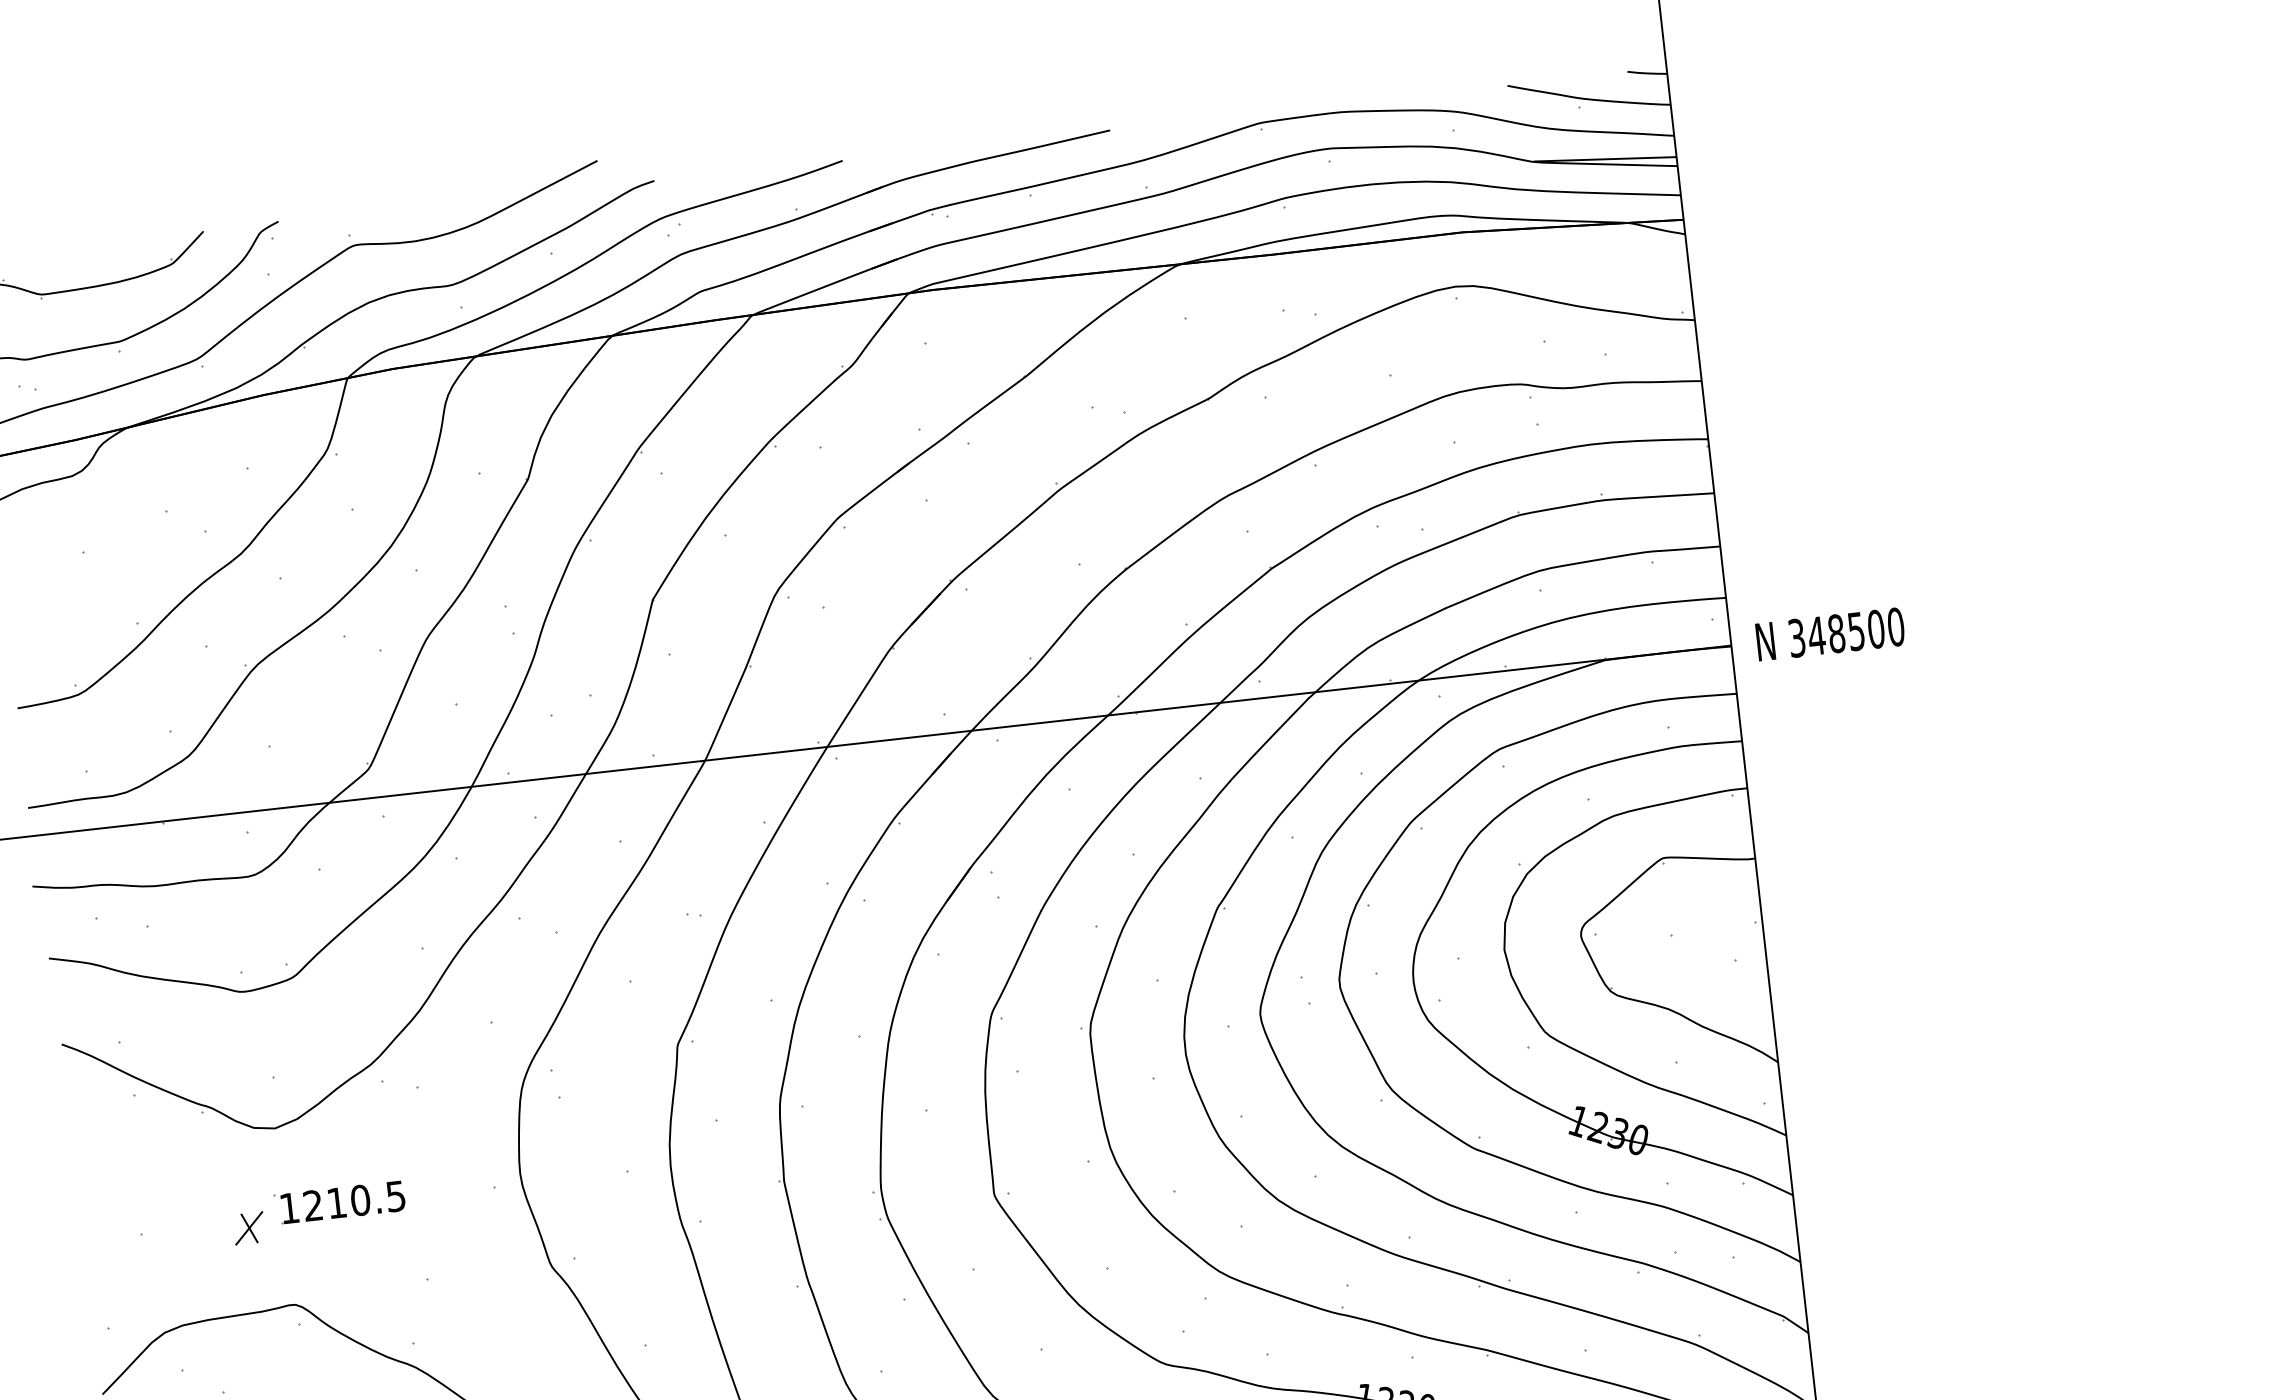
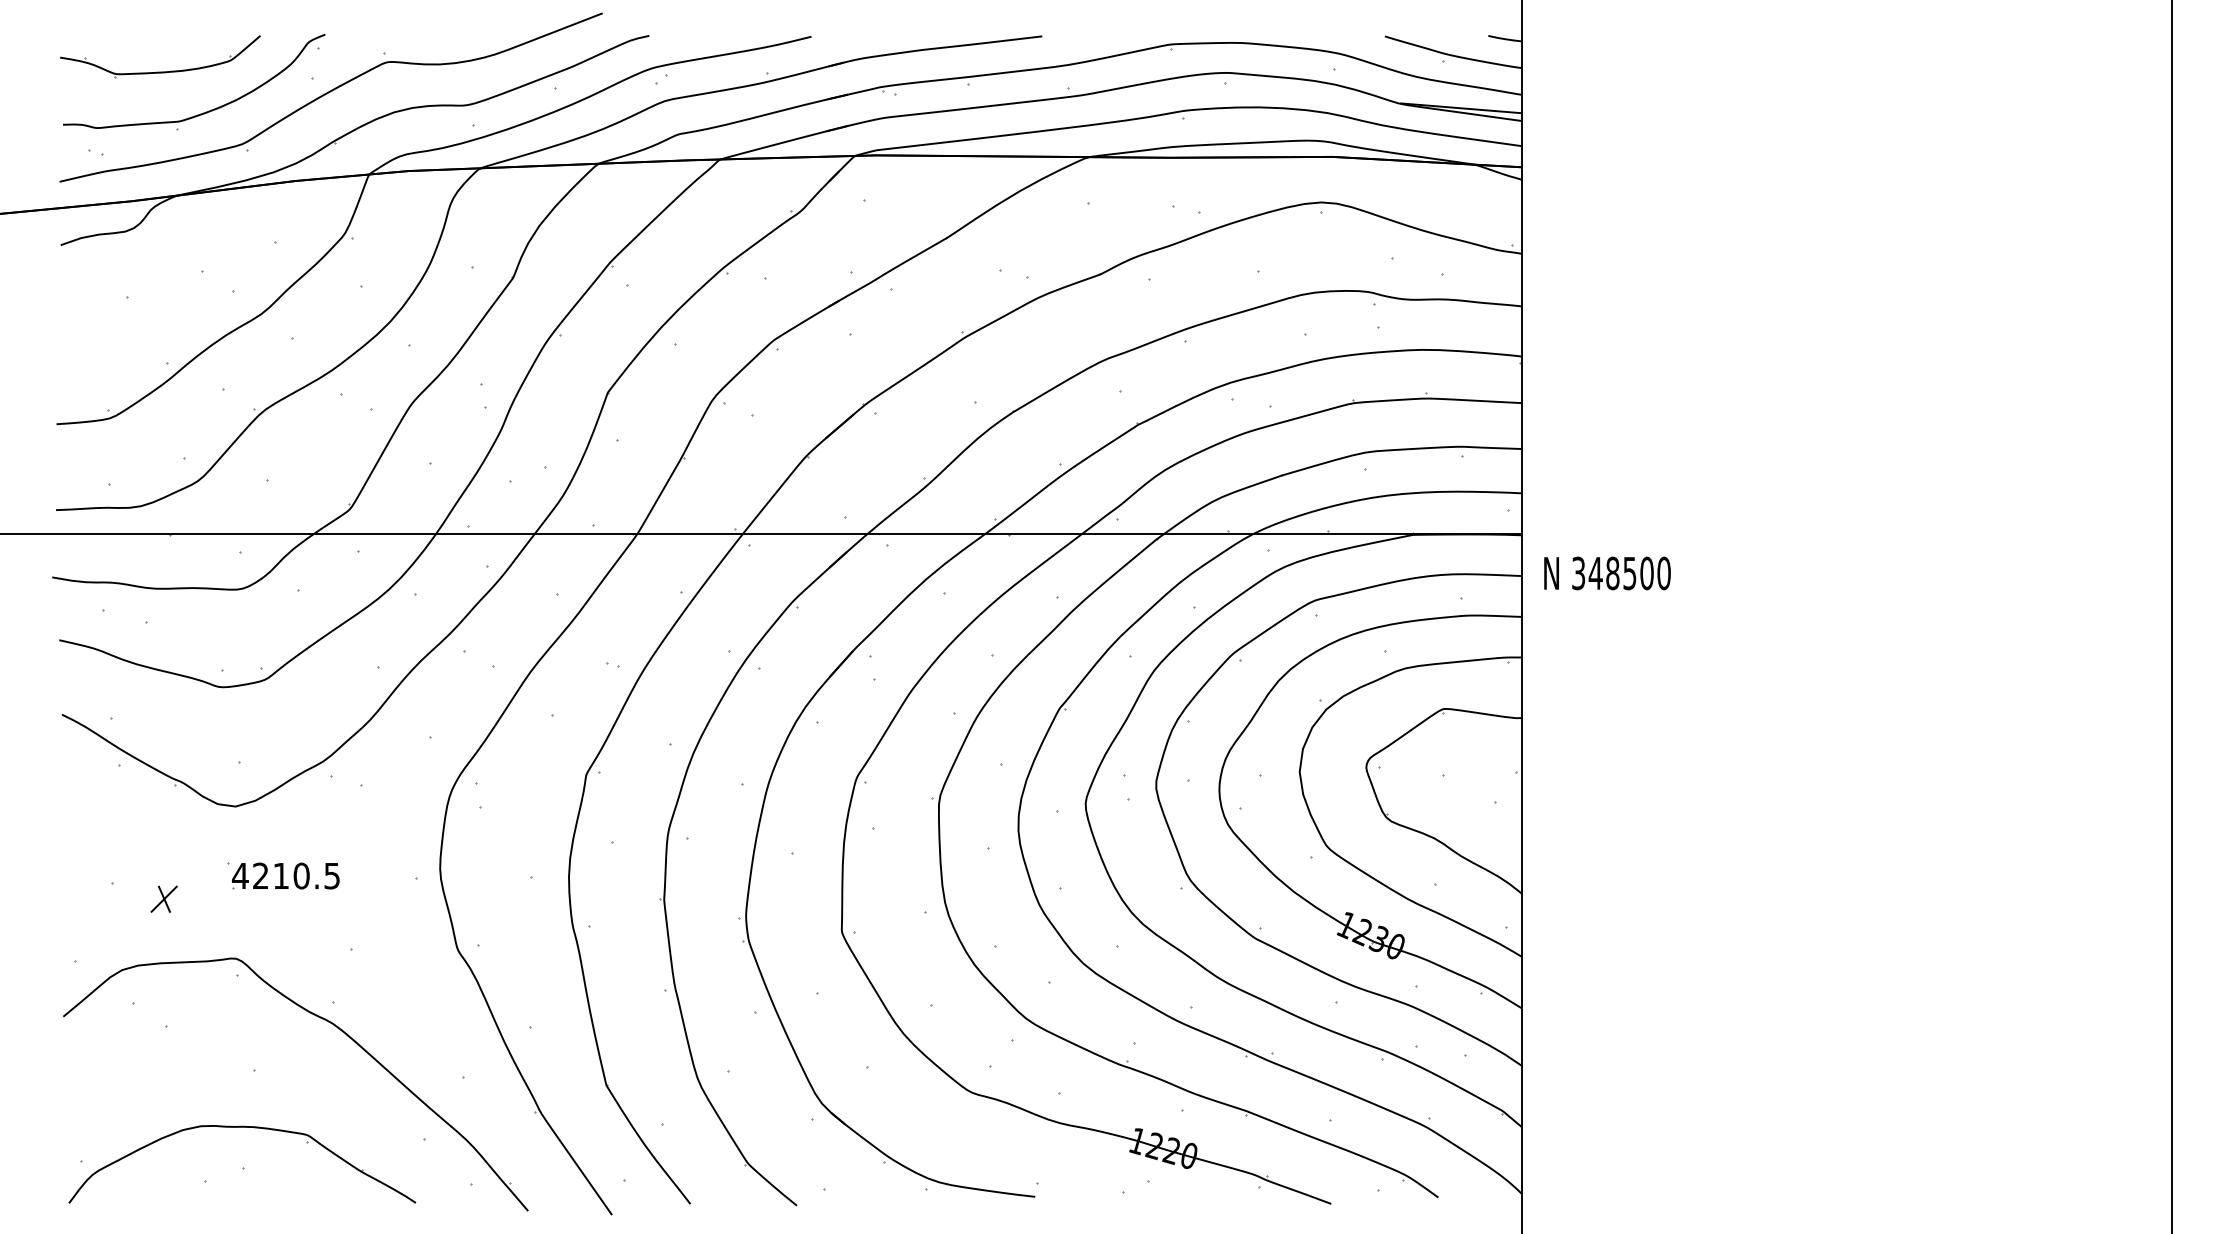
text: (1830, 634) -> (1607, 573), moved
text: (289, 1207) -> (240, 875), 1210.5 -> 4210.5
part: (248, 1227) -> (163, 898), moved

